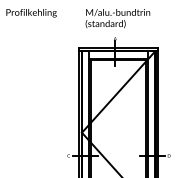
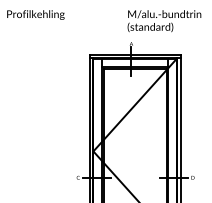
text: (117, 18) -> (164, 21), moved

